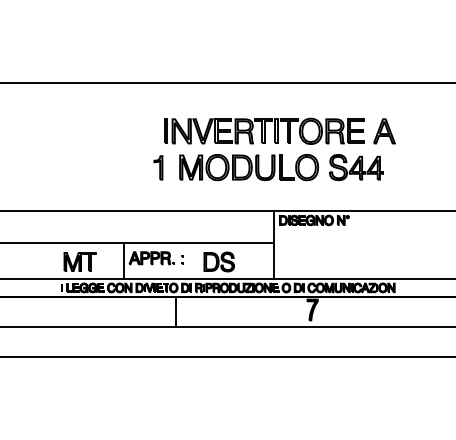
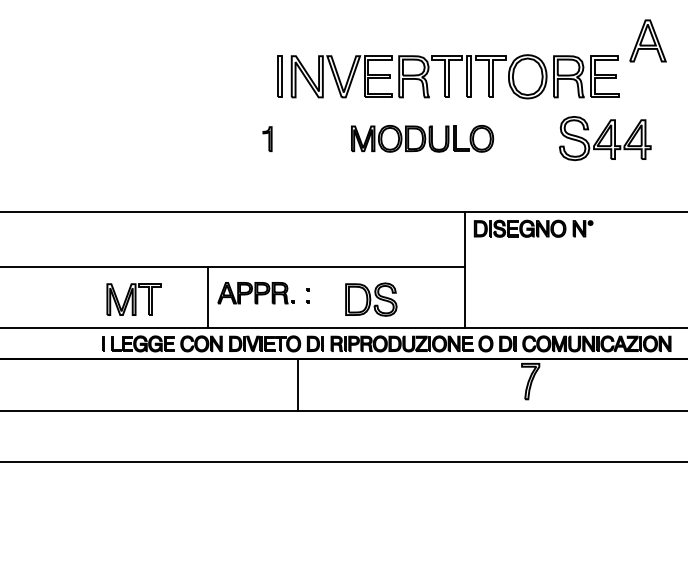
part: (384, 131) -> (648, 41), moved
part: (158, 167) -> (267, 138), size x0.6
part: (249, 167) -> (422, 138), size x0.6

